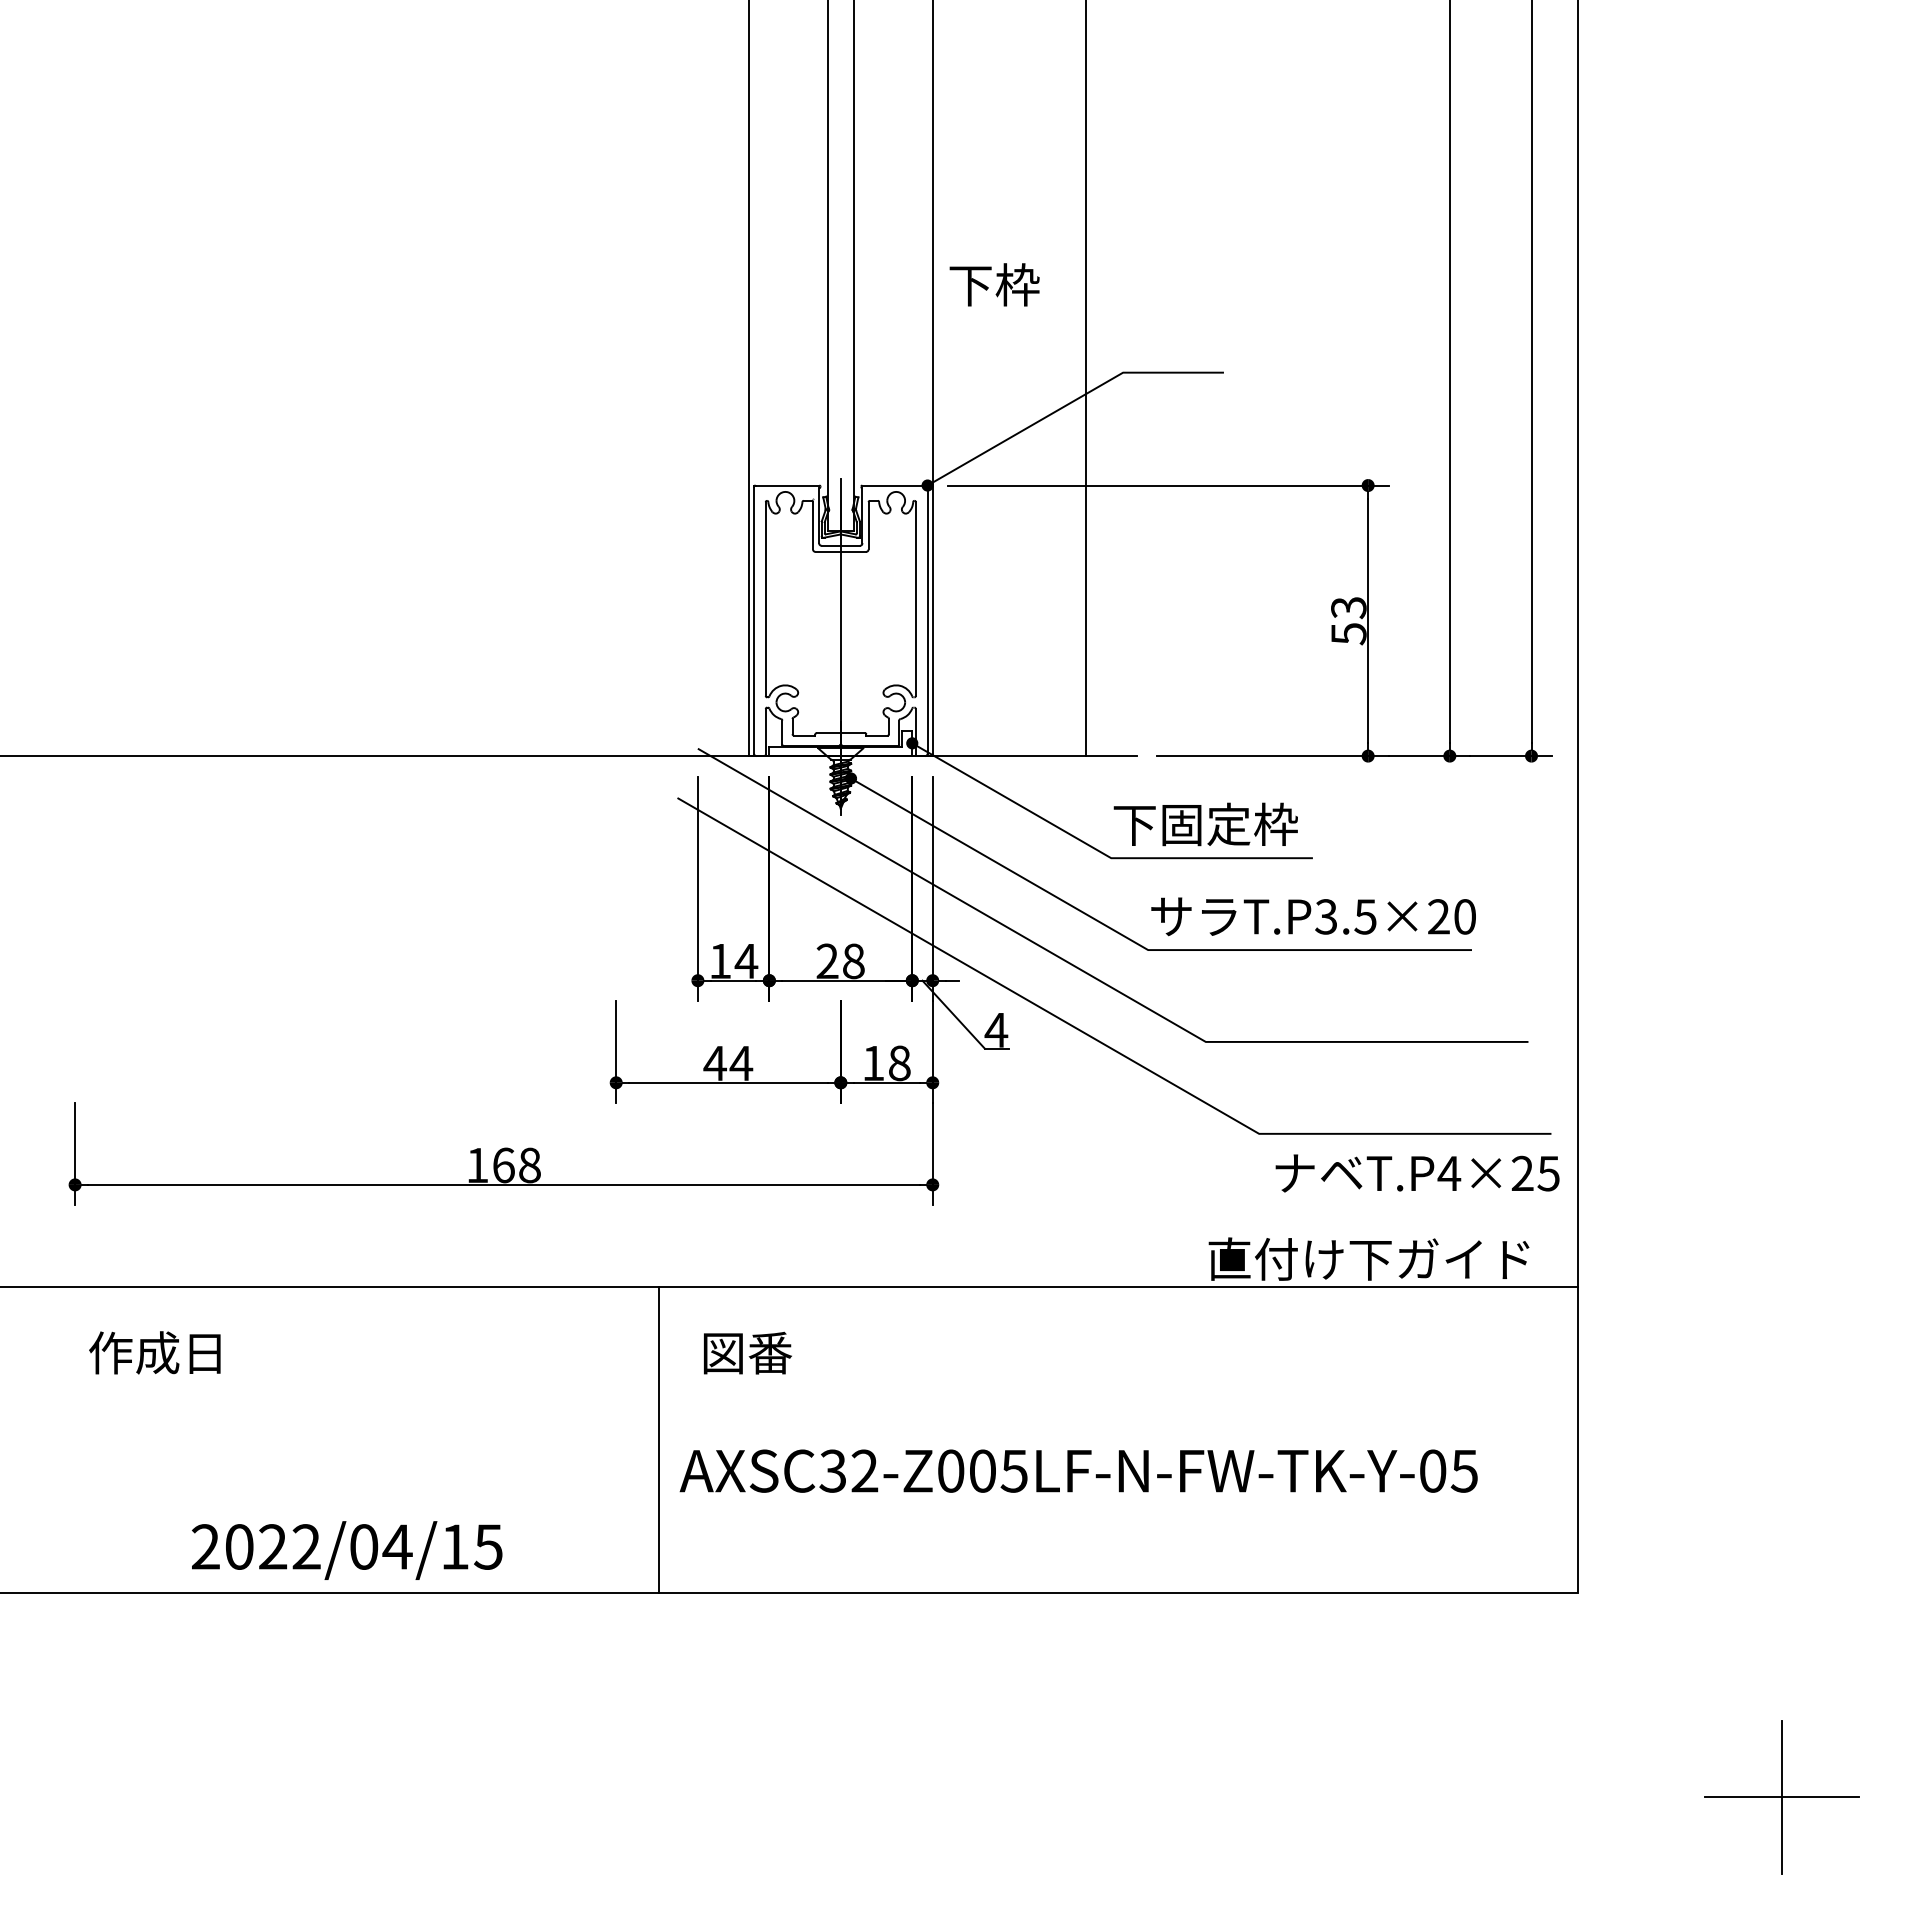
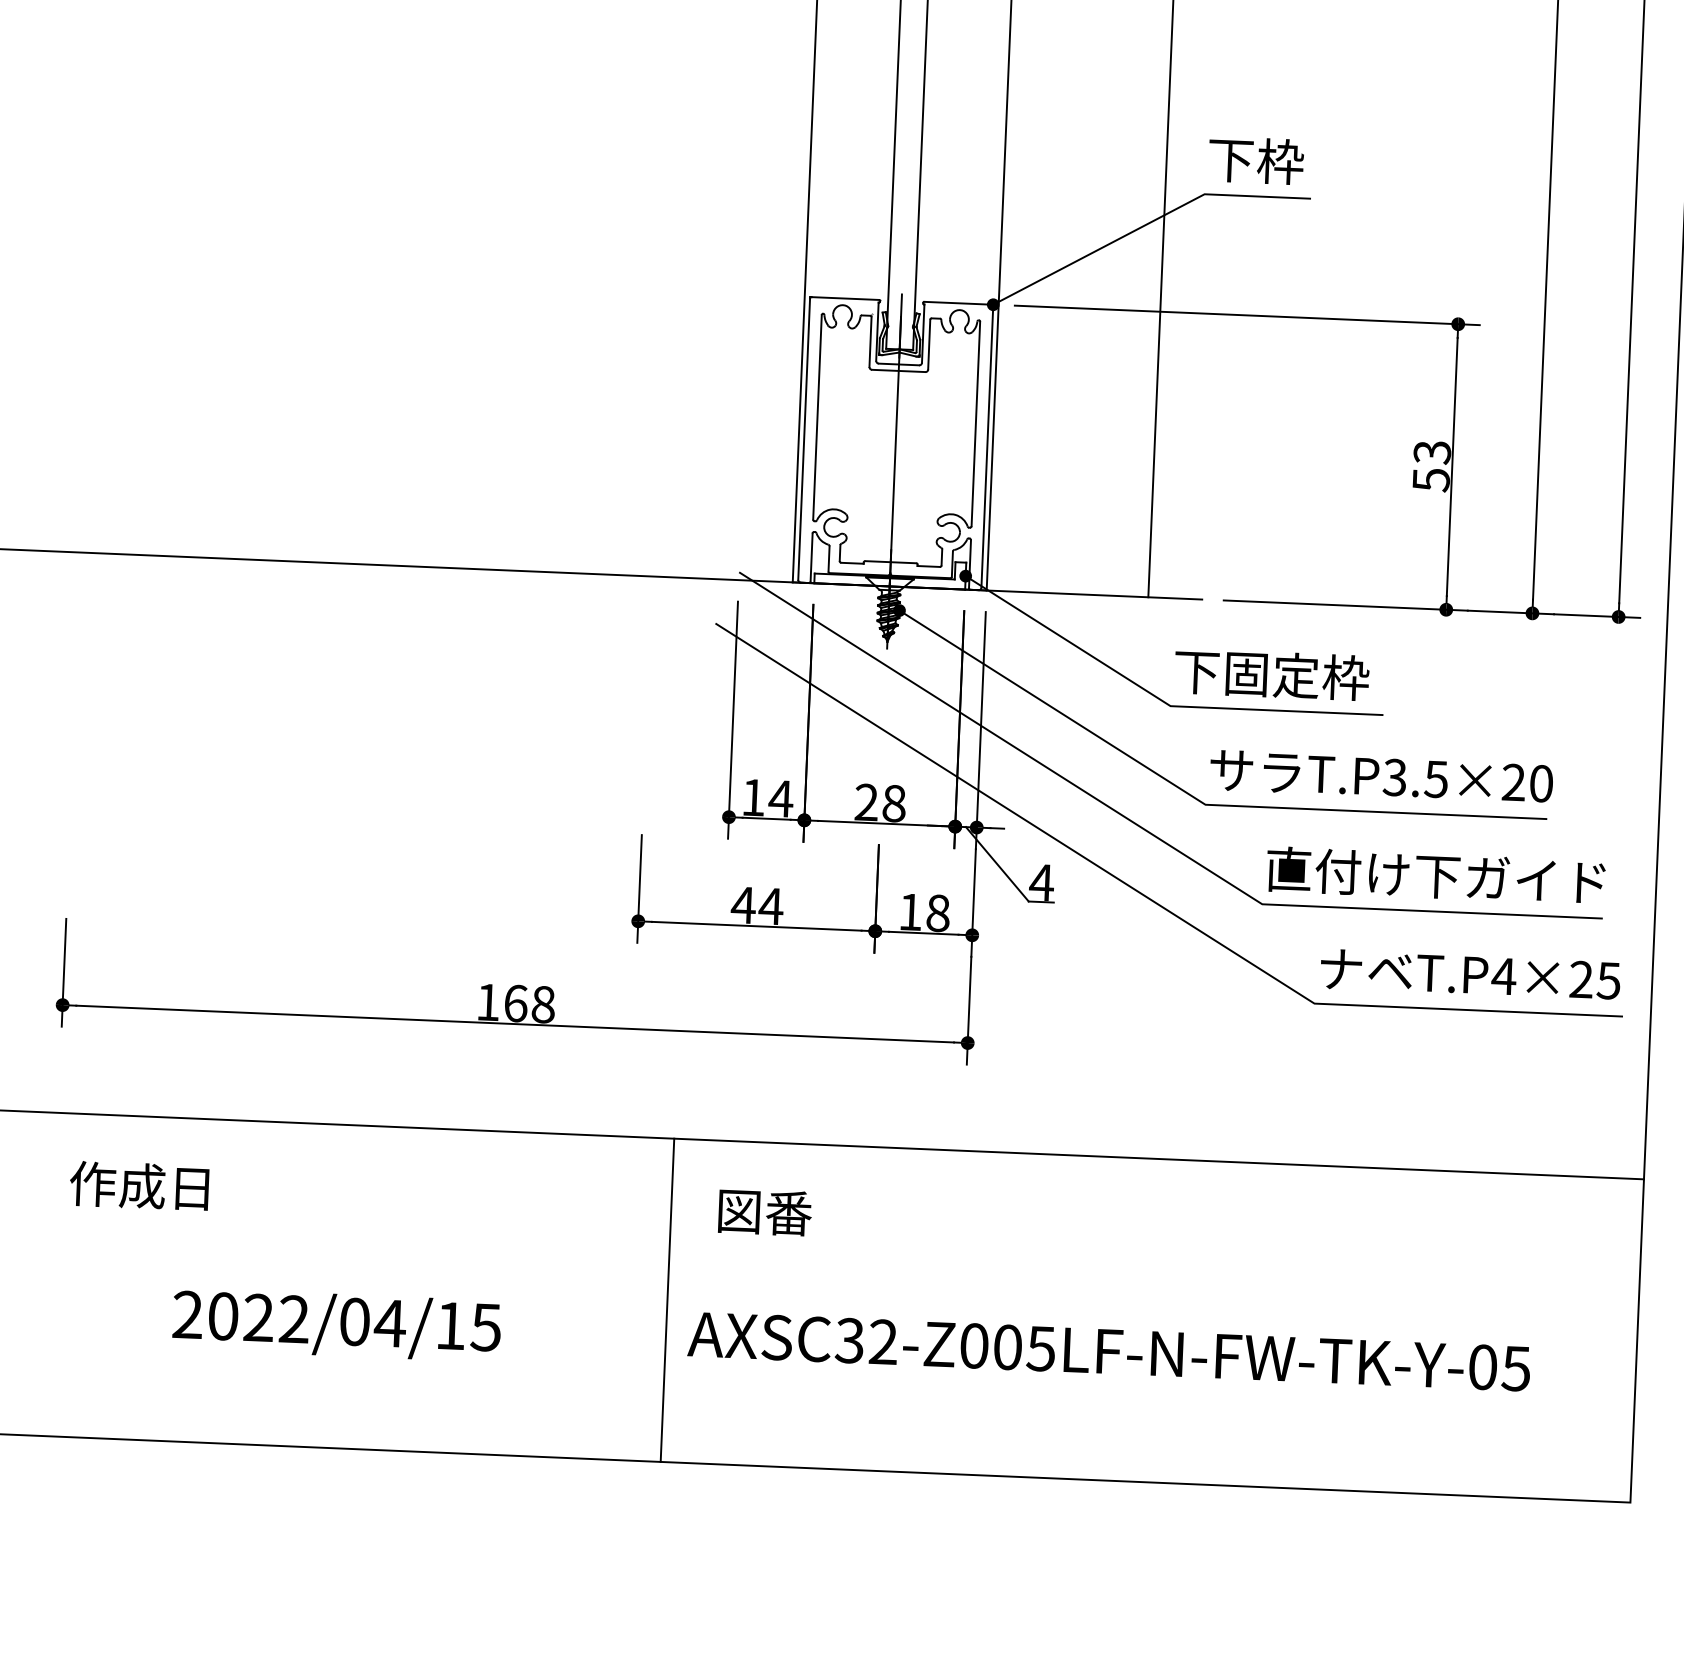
text: (994, 284) -> (1256, 160), moved
text: (1417, 1173) -> (1470, 974), moved
text: (1368, 1258) -> (1435, 875), moved
text: (347, 1550) -> (337, 1324), moved

